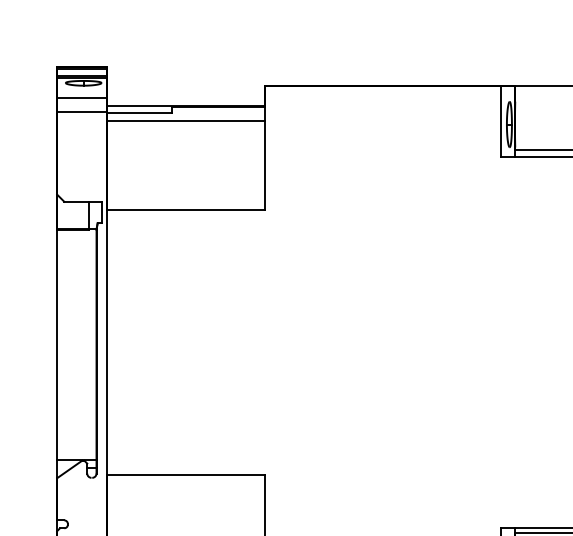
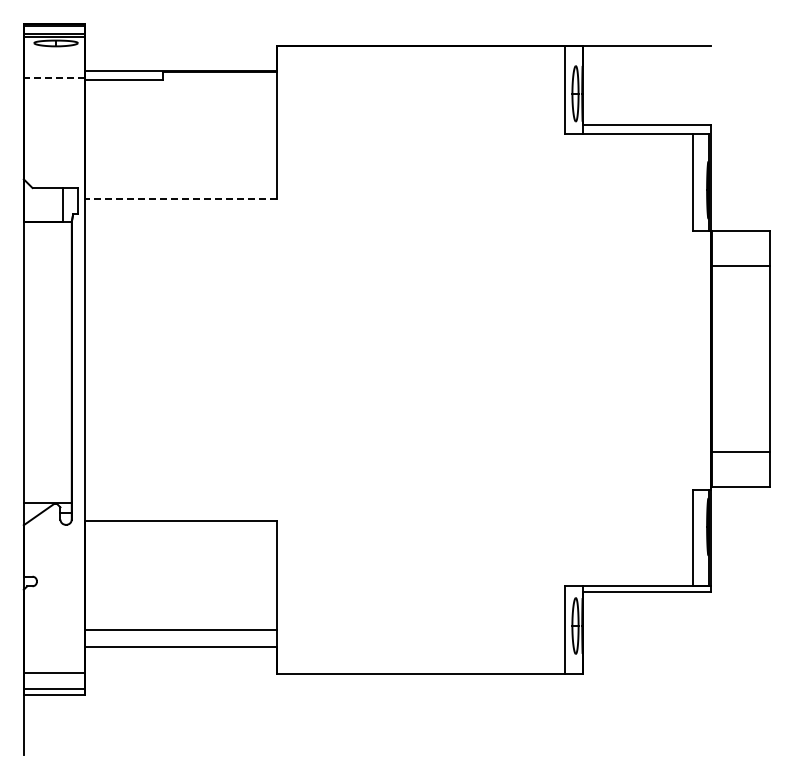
line: (81, 98) -> (53, 61), removed
line: (82, 112) -> (54, 78), solid -> dashed
line: (185, 121) -> (180, 89), removed
line: (185, 210) -> (180, 198), solid -> dashed

